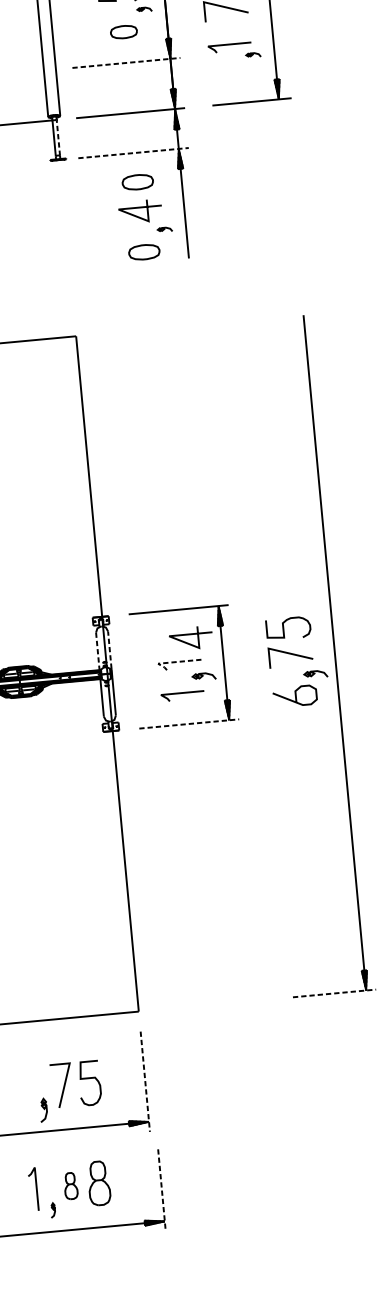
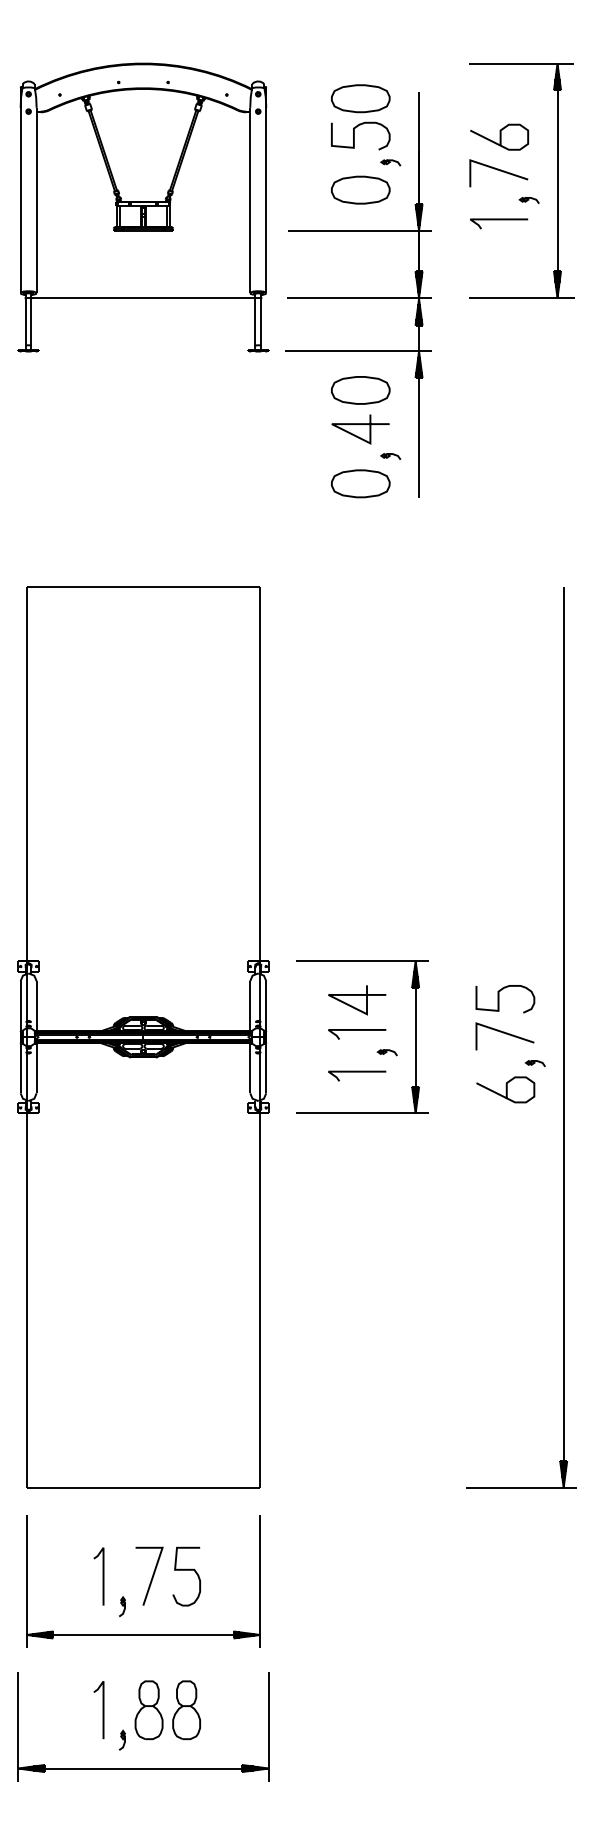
part: (123, 31) -> (360, 189), size x1.67
part: (252, 55) -> (528, 200), moved
line: (126, 63) -> (360, 231), dashed -> solid
line: (58, 138) -> (261, 322), dashed -> solid
line: (133, 153) -> (358, 351), dashed -> solid
part: (137, 182) -> (360, 390), size x1.43
part: (144, 252) -> (360, 483), size x1.43
line: (190, 634) -> (357, 995), moved
line: (109, 649) -> (266, 1005), dashed -> solid
line: (97, 650) -> (250, 1005), dashed -> solid
line: (173, 662) -> (348, 1029), dashed -> solid
part: (314, 674) -> (534, 1063), size x0.62
part: (203, 676) -> (386, 1052), size x0.62
line: (189, 723) -> (362, 1113), dashed -> solid
line: (334, 993) -> (521, 1487), dashed -> solid
line: (145, 1081) -> (260, 1581), dashed -> solid
line: (26, 1089) -> (102, 1576), added
part: (43, 1110) -> (122, 1606), size x0.62
part: (70, 1186) -> (148, 1710), size x1.67
line: (161, 1190) -> (268, 1727), dashed -> solid

